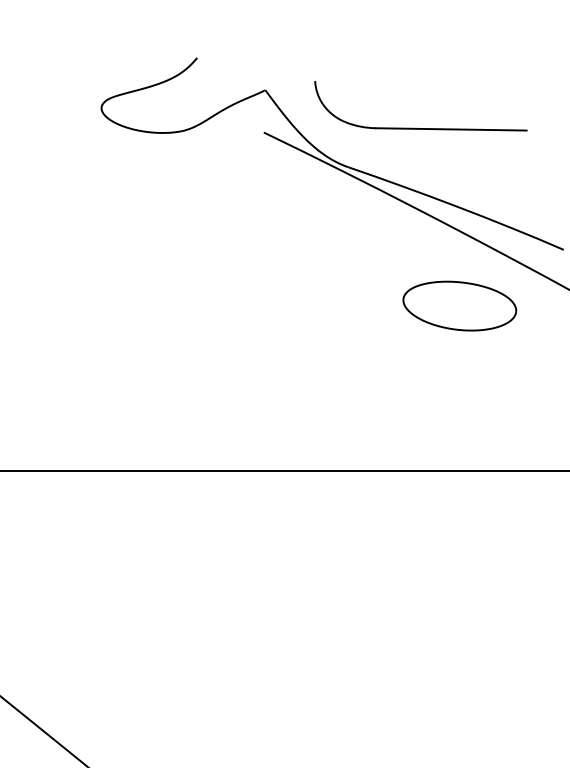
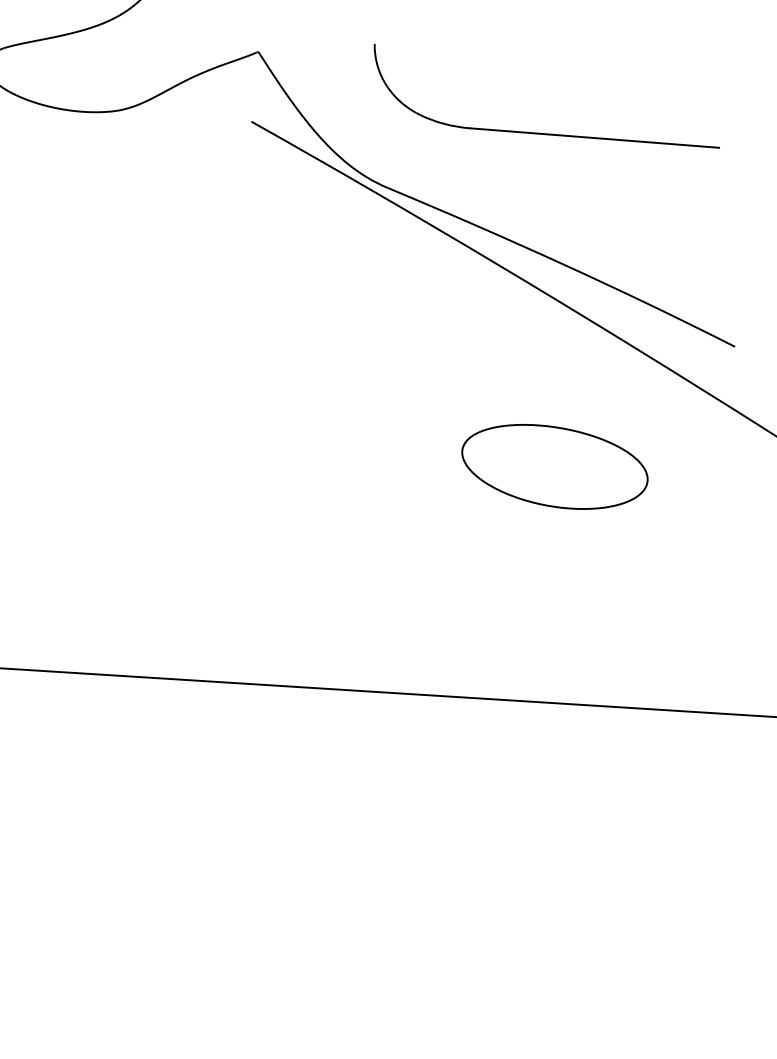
part: (414, 127) -> (534, 131), moved
part: (459, 305) -> (554, 465), moved

